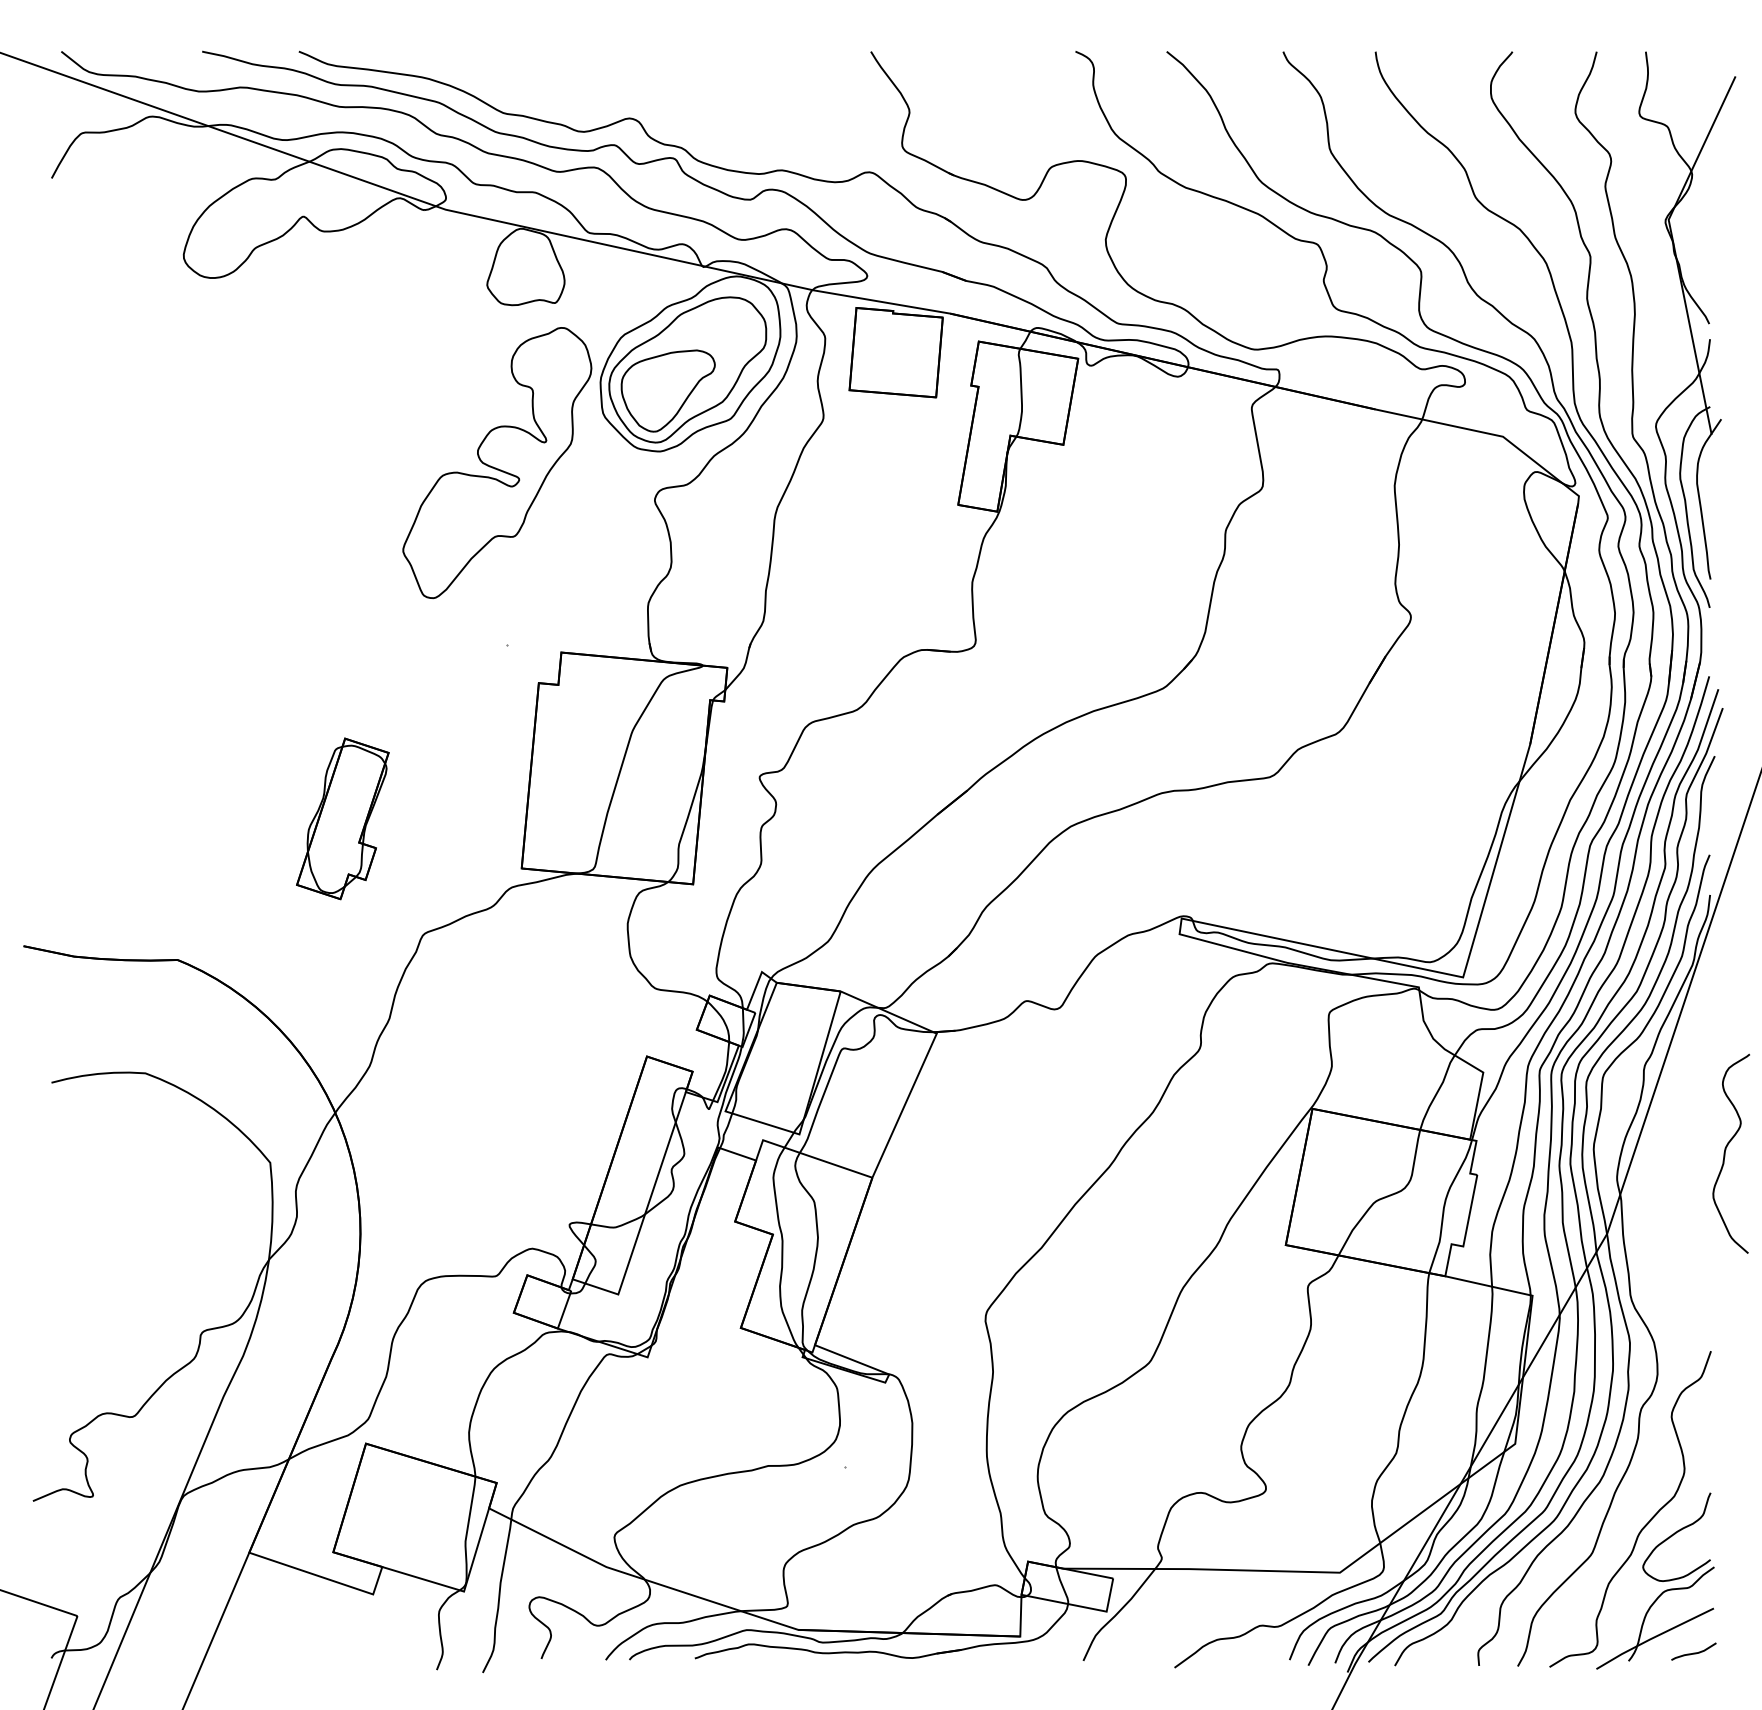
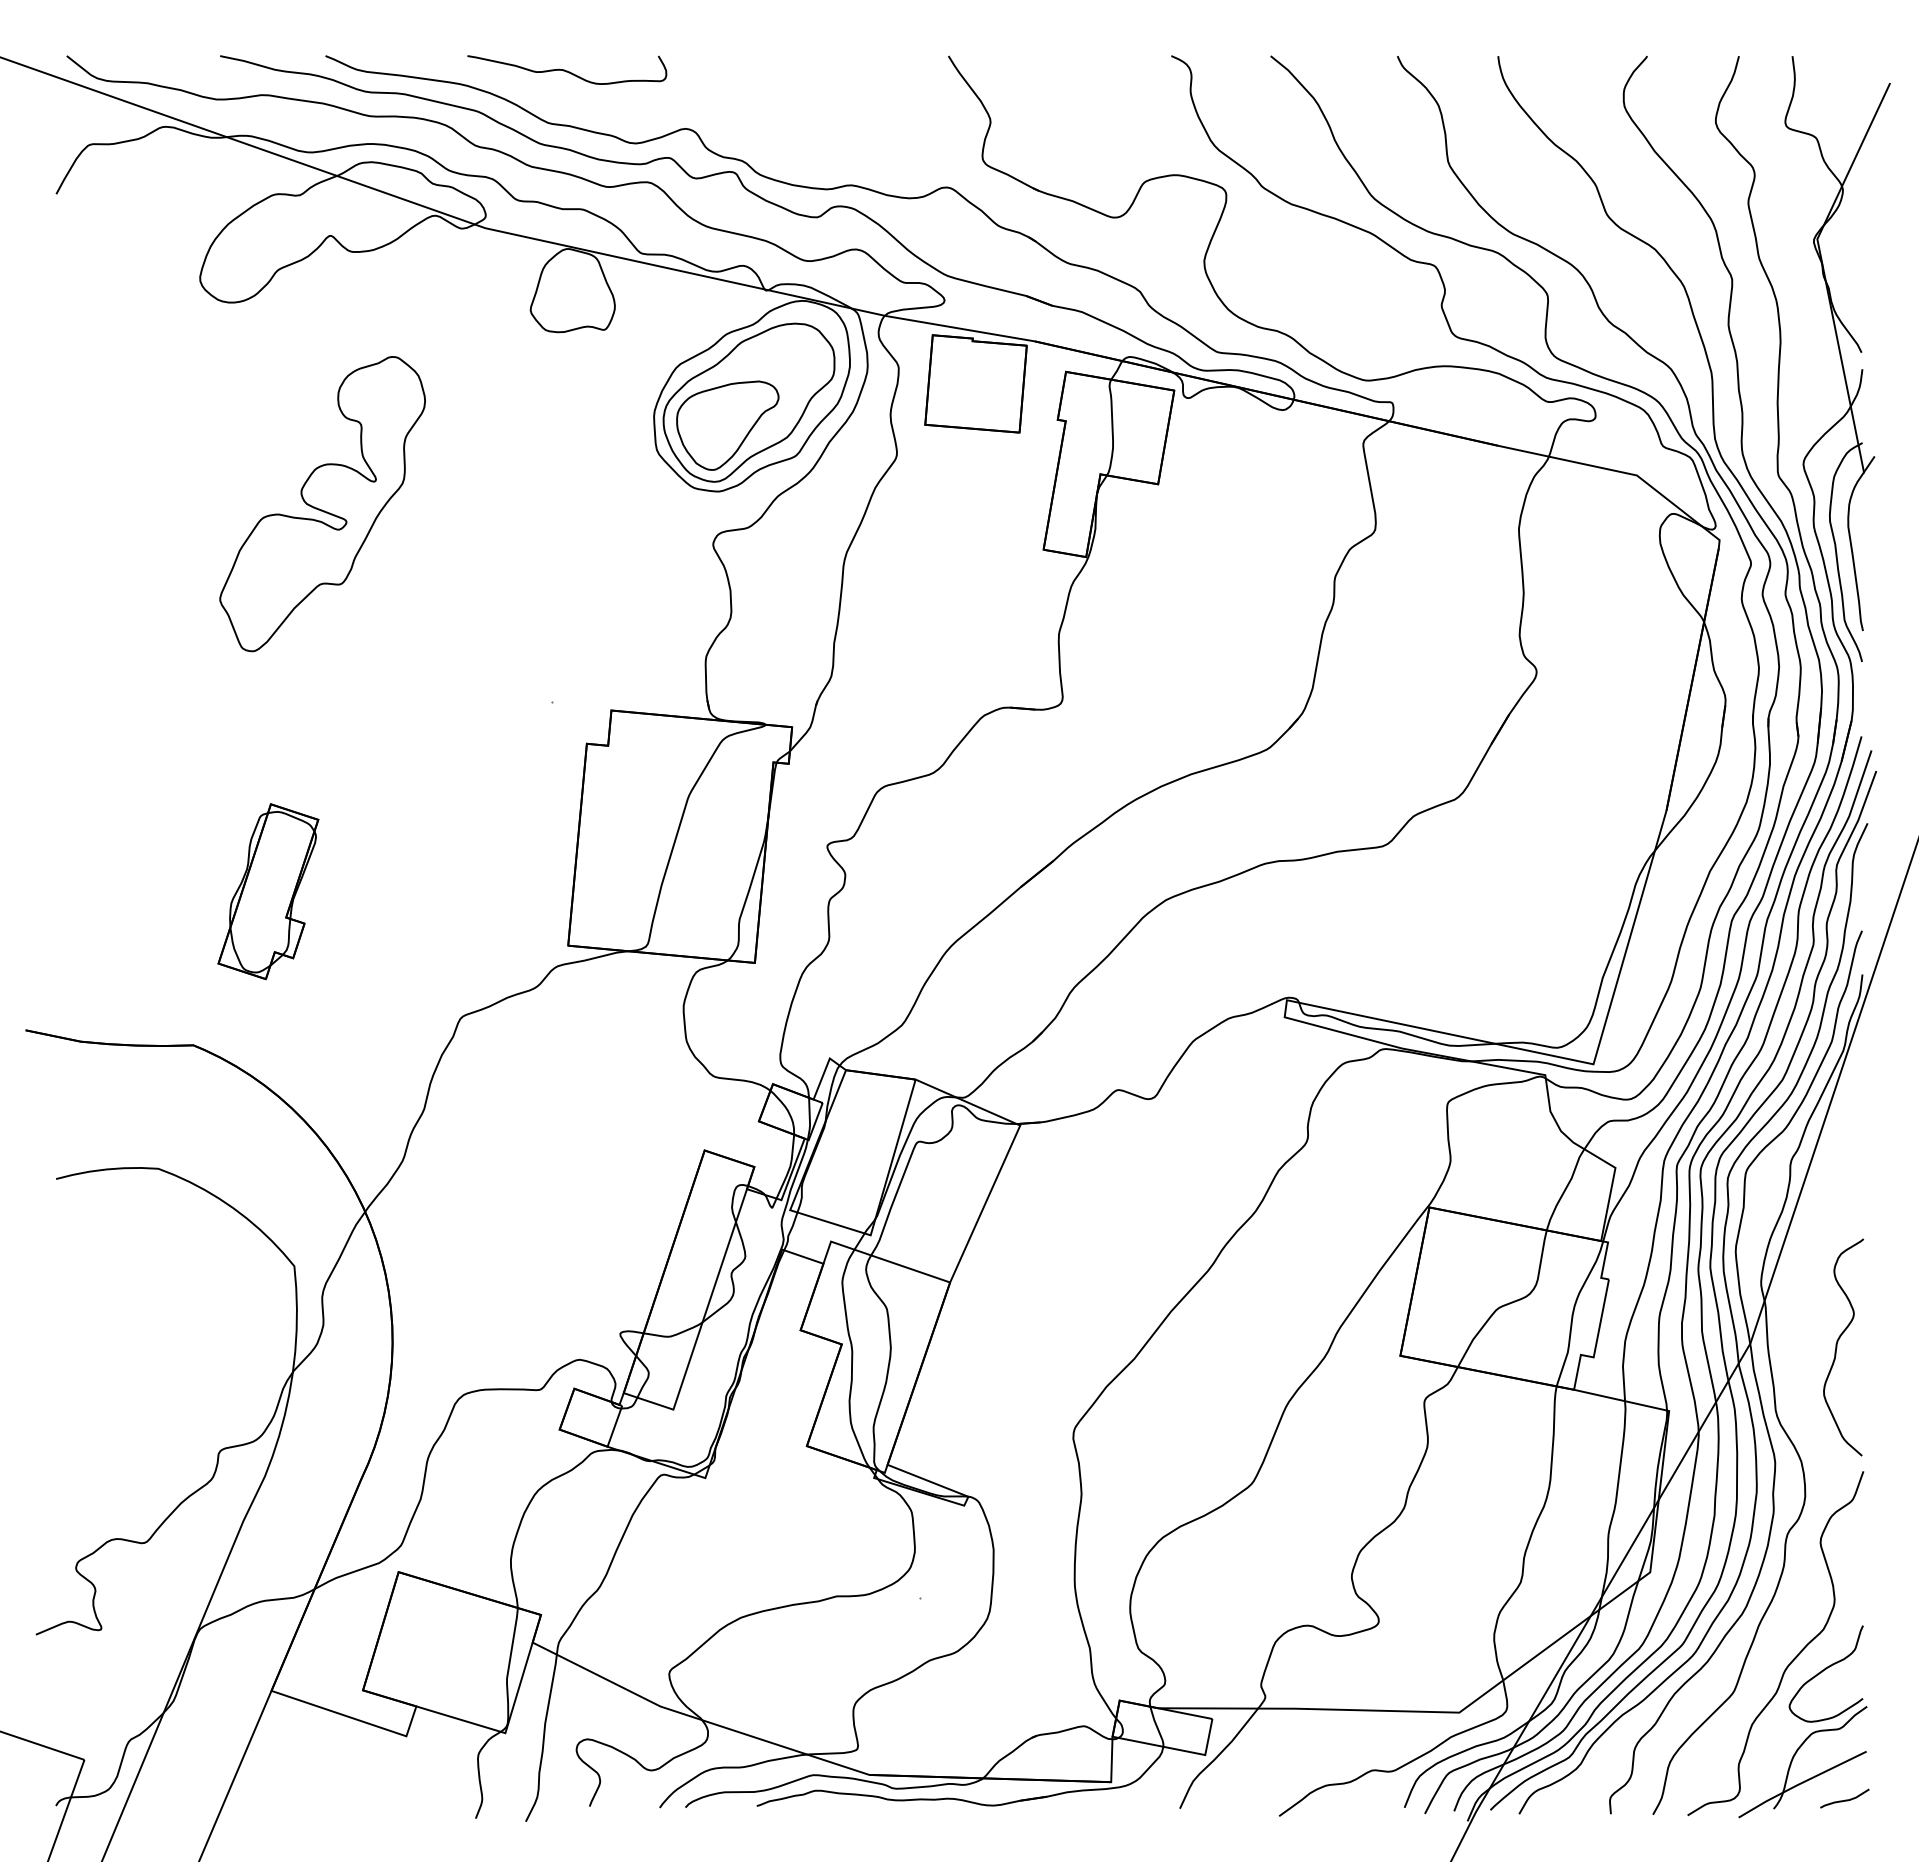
curve: (521, 64) -> (567, 70), added
part: (497, 463) -> (322, 504), moved
part: (342, 818) -> (268, 891), moved
curve: (1725, 1153) -> (1837, 1347), moved

